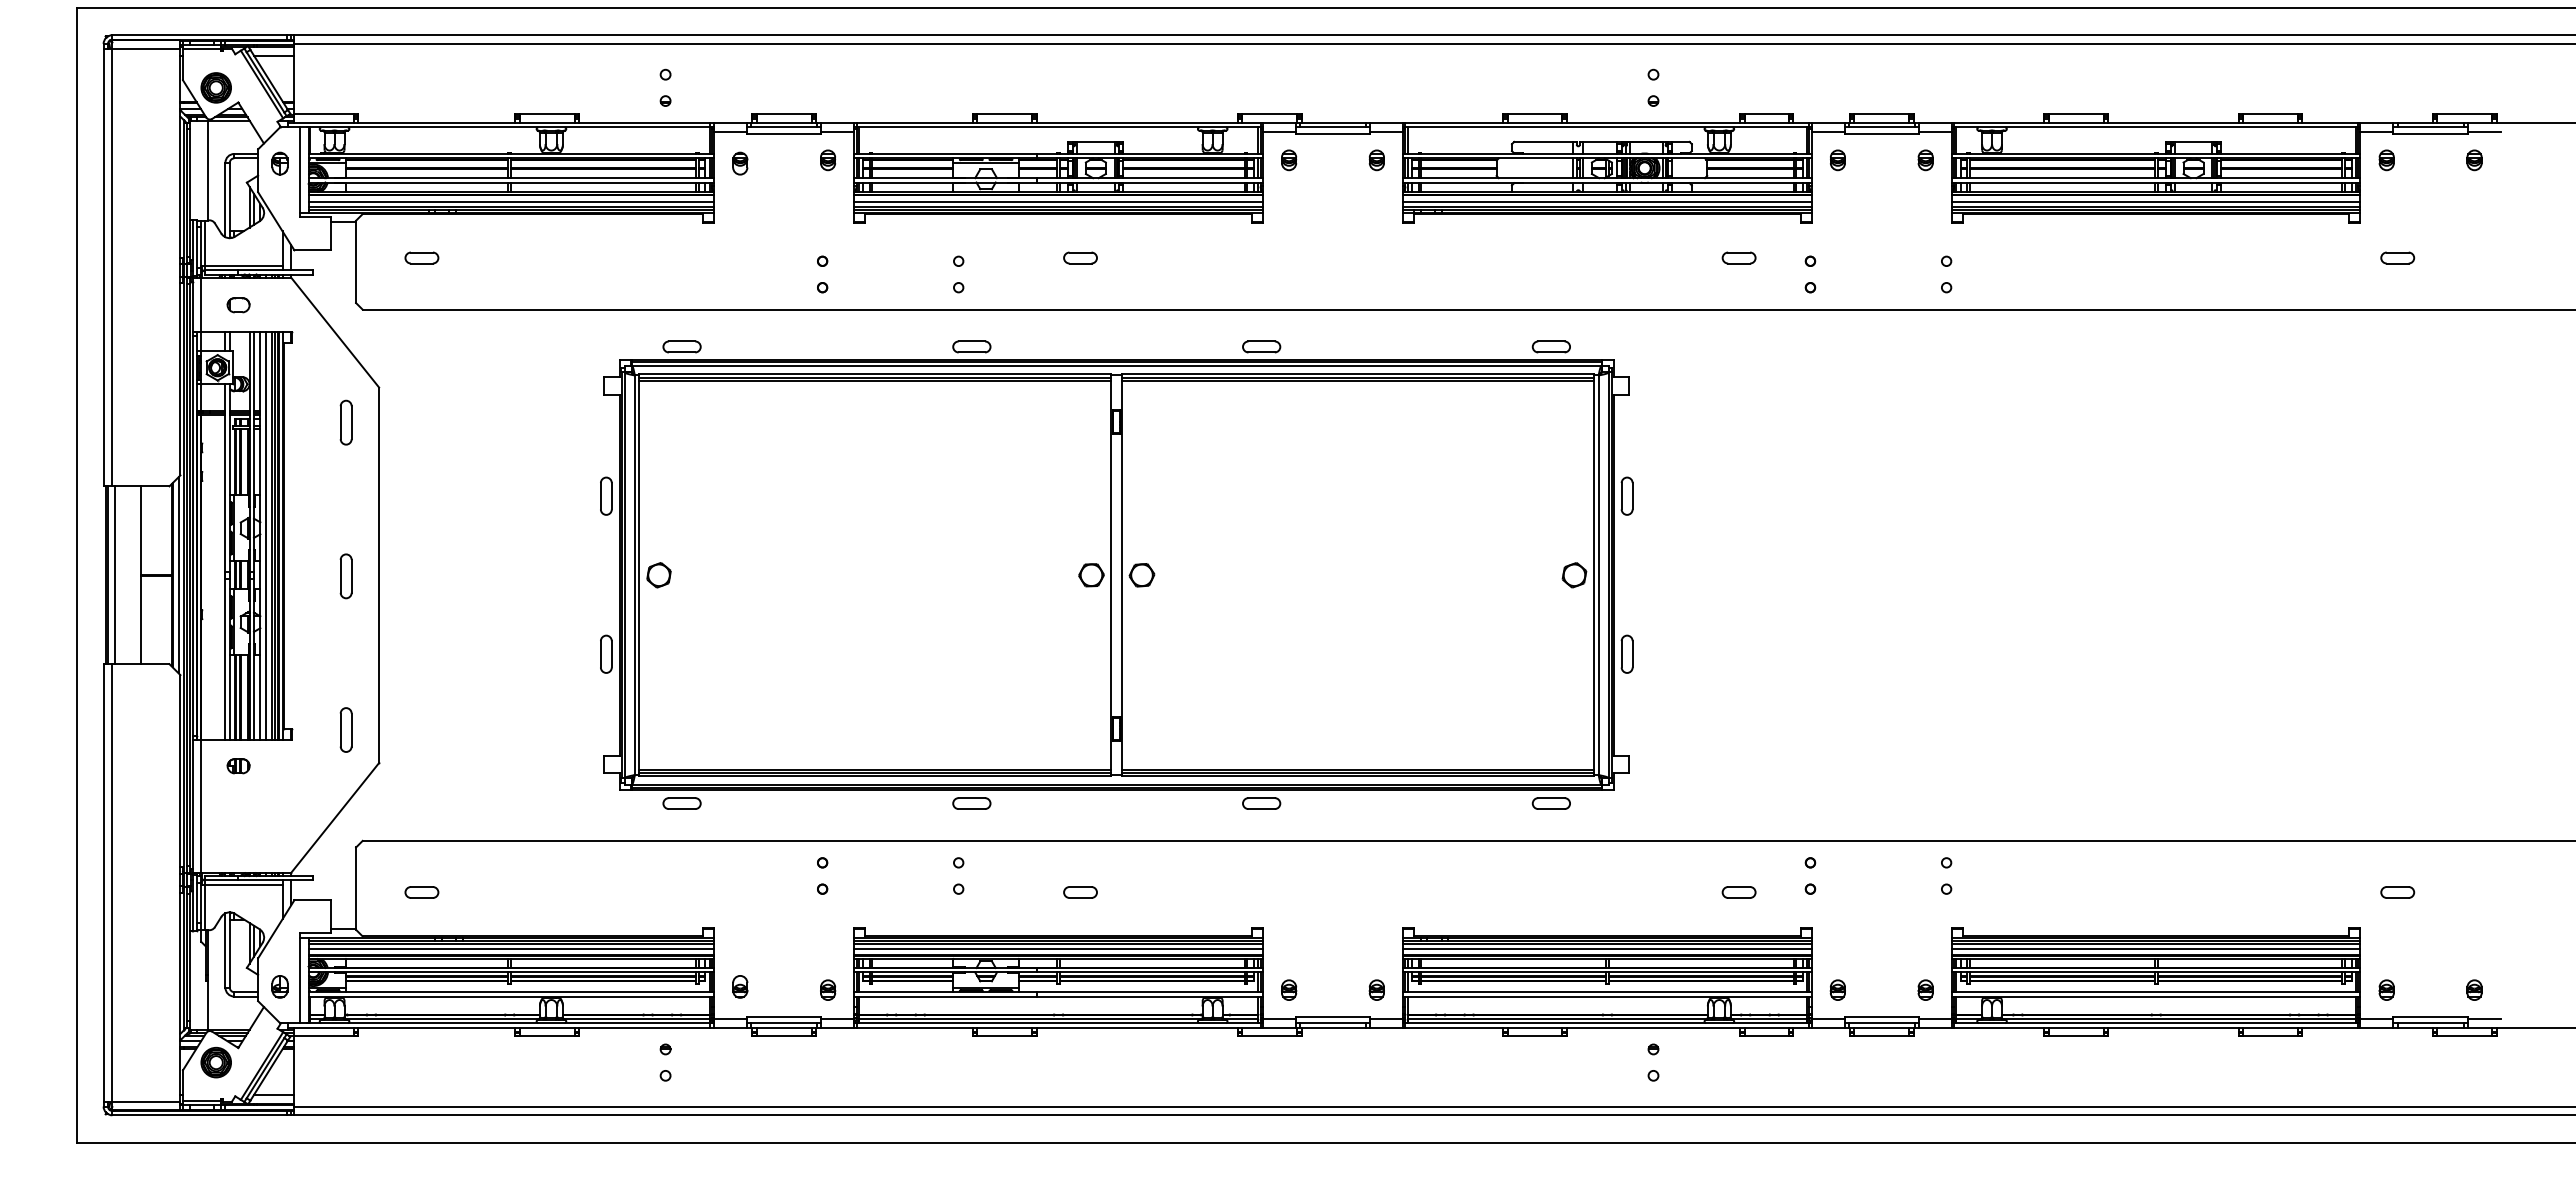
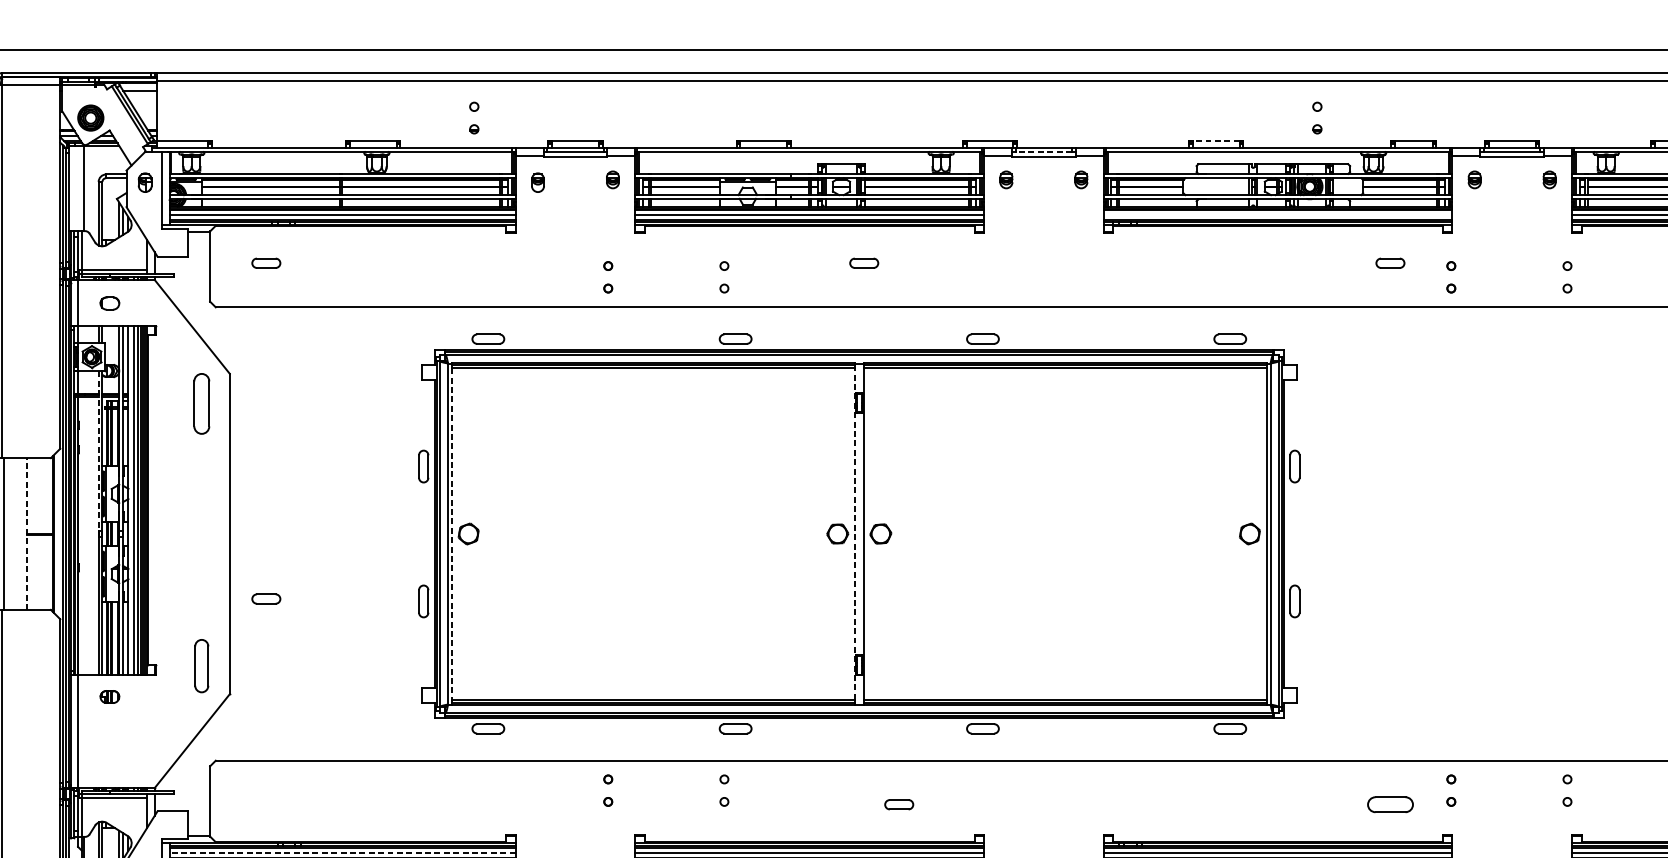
line: (1534, 114) -> (1215, 140), solid -> dashed
line: (1333, 127) -> (1044, 151), solid -> dashed
line: (1607, 201) -> (1278, 215), removed
part: (1080, 257) -> (864, 262), moved
part: (345, 422) -> (201, 403), size x1.6
line: (225, 481) -> (98, 453), solid -> dashed
line: (1111, 574) -> (854, 533), solid -> dashed
line: (140, 575) -> (26, 534), solid -> dashed
line: (178, 575) -> (58, 534), removed
line: (639, 575) -> (452, 534), solid -> dashed
part: (345, 576) -> (201, 535), removed
part: (345, 729) -> (201, 665), size x1.4
part: (421, 892) -> (265, 599), moved
part: (1080, 892) -> (899, 804), moved
part: (1738, 892) -> (1389, 804), size x1.6
line: (511, 949) -> (342, 853), solid -> dashed

